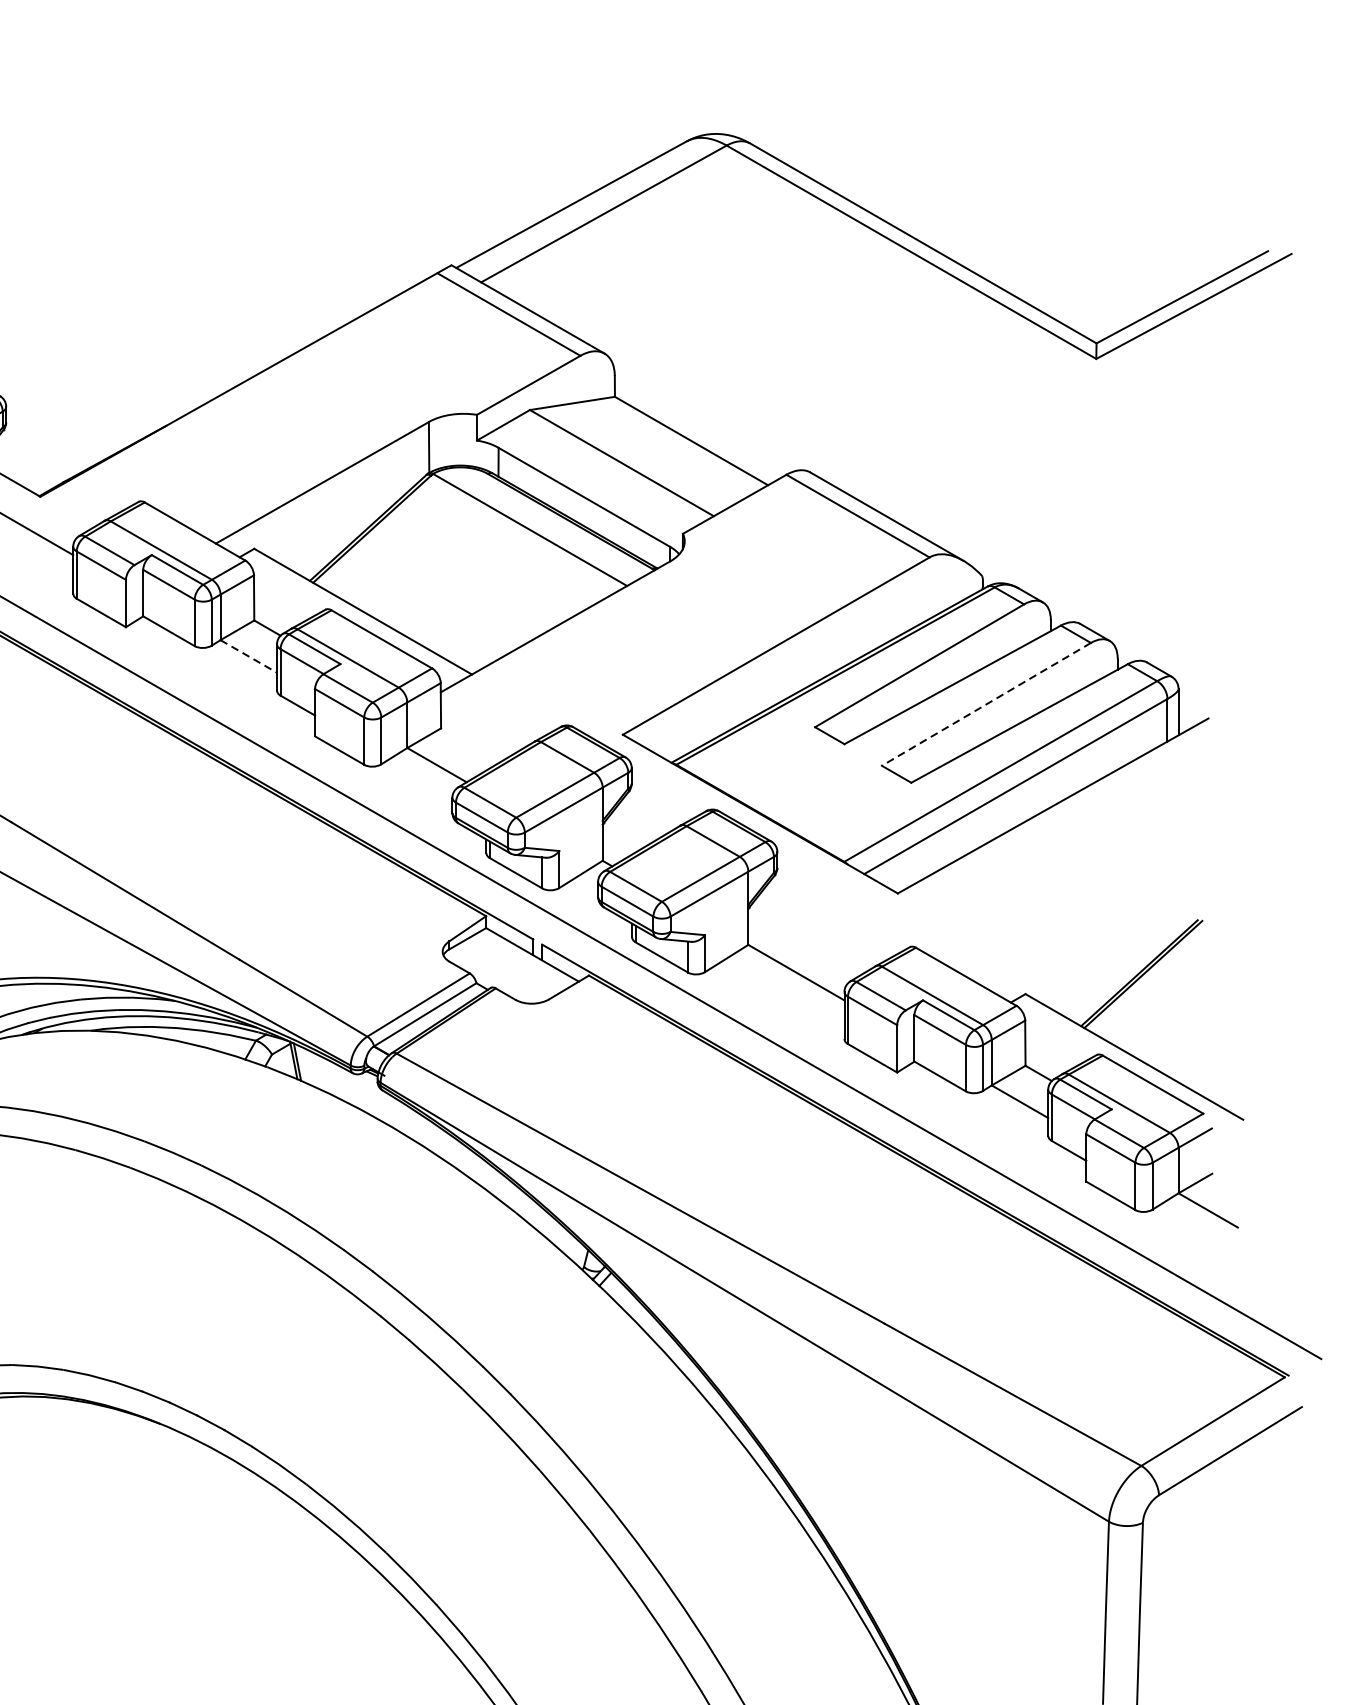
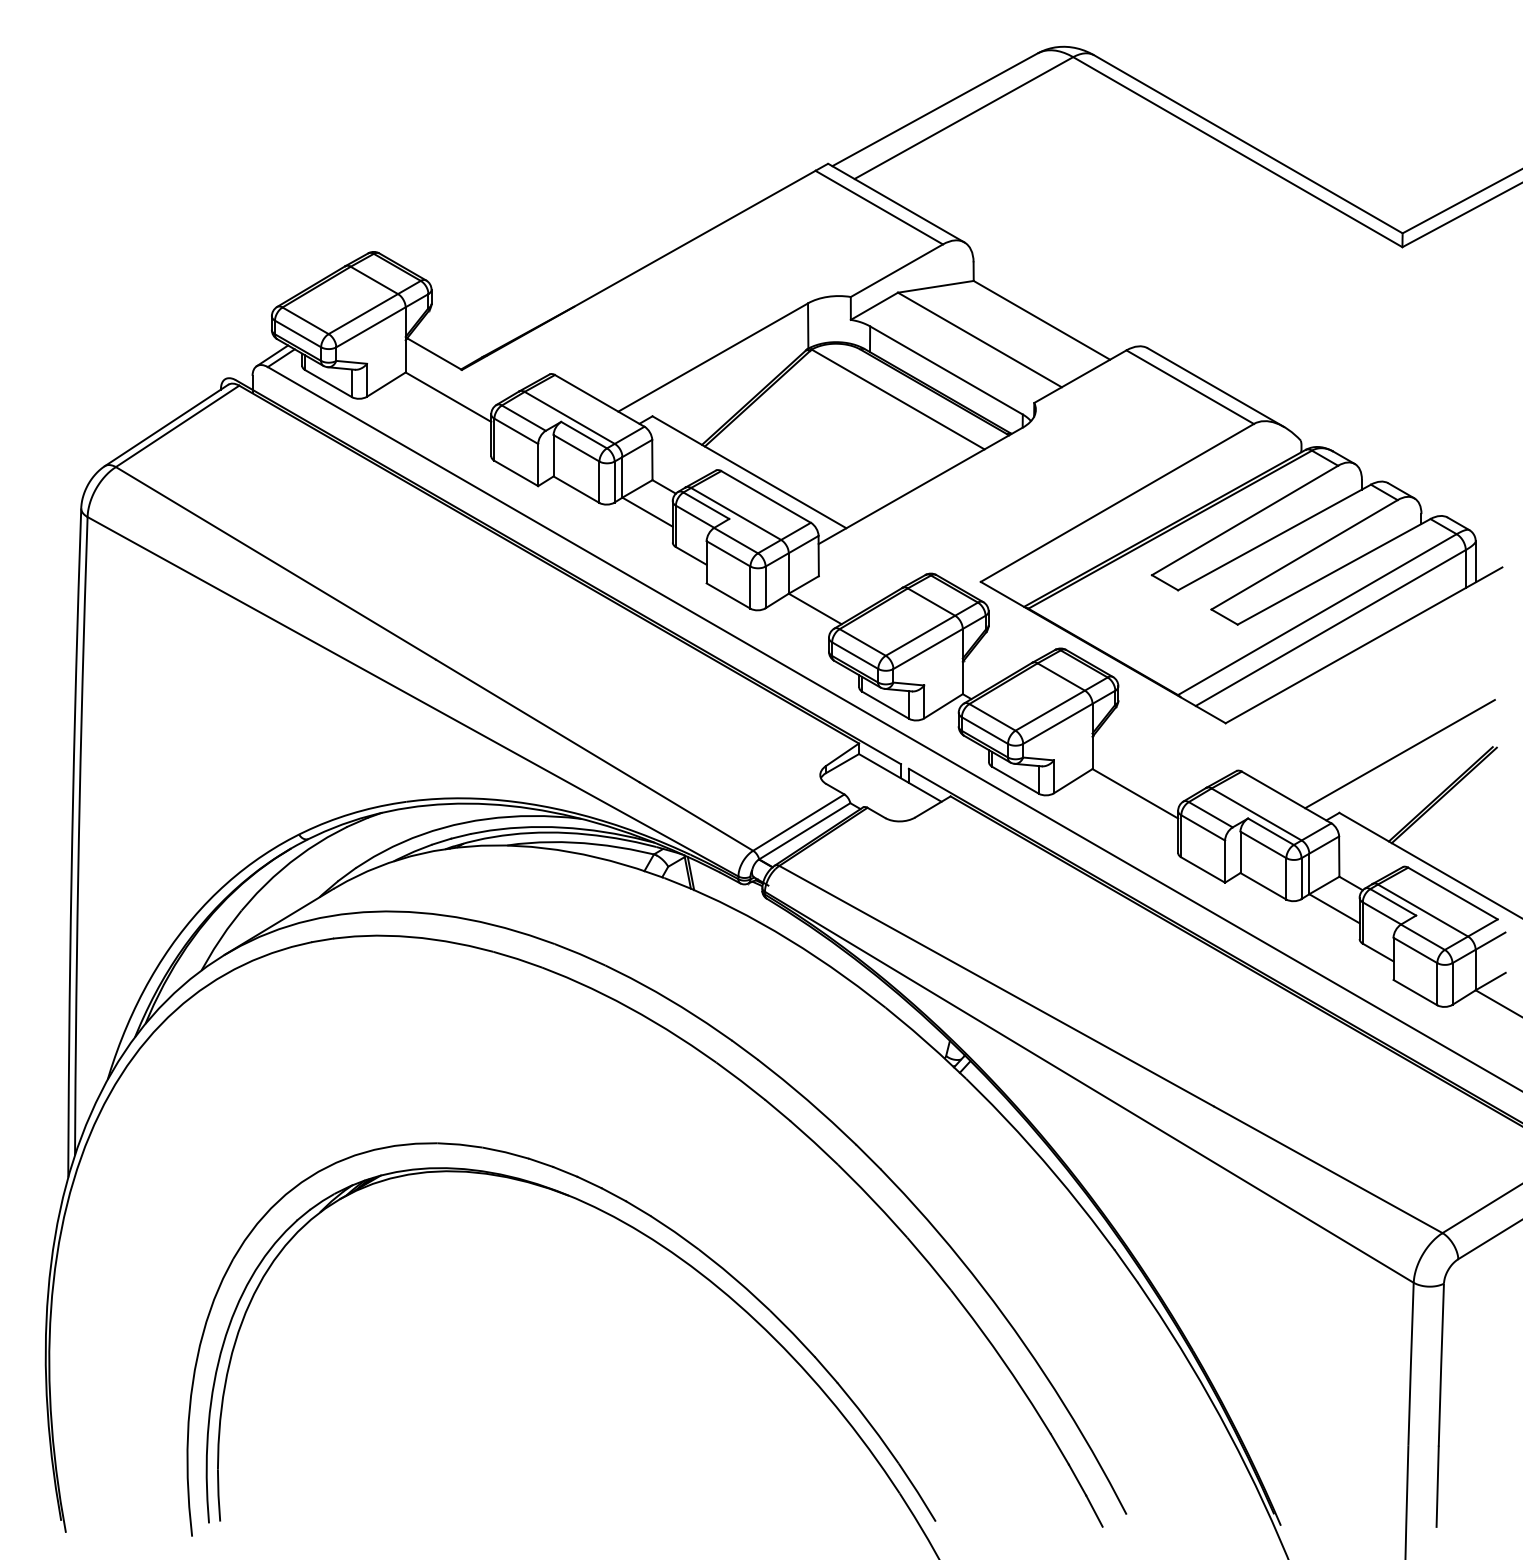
line: (249, 656) -> (648, 512), dashed -> solid
line: (986, 703) -> (1304, 554), dashed -> solid
line: (1093, 928) -> (1399, 754), added

